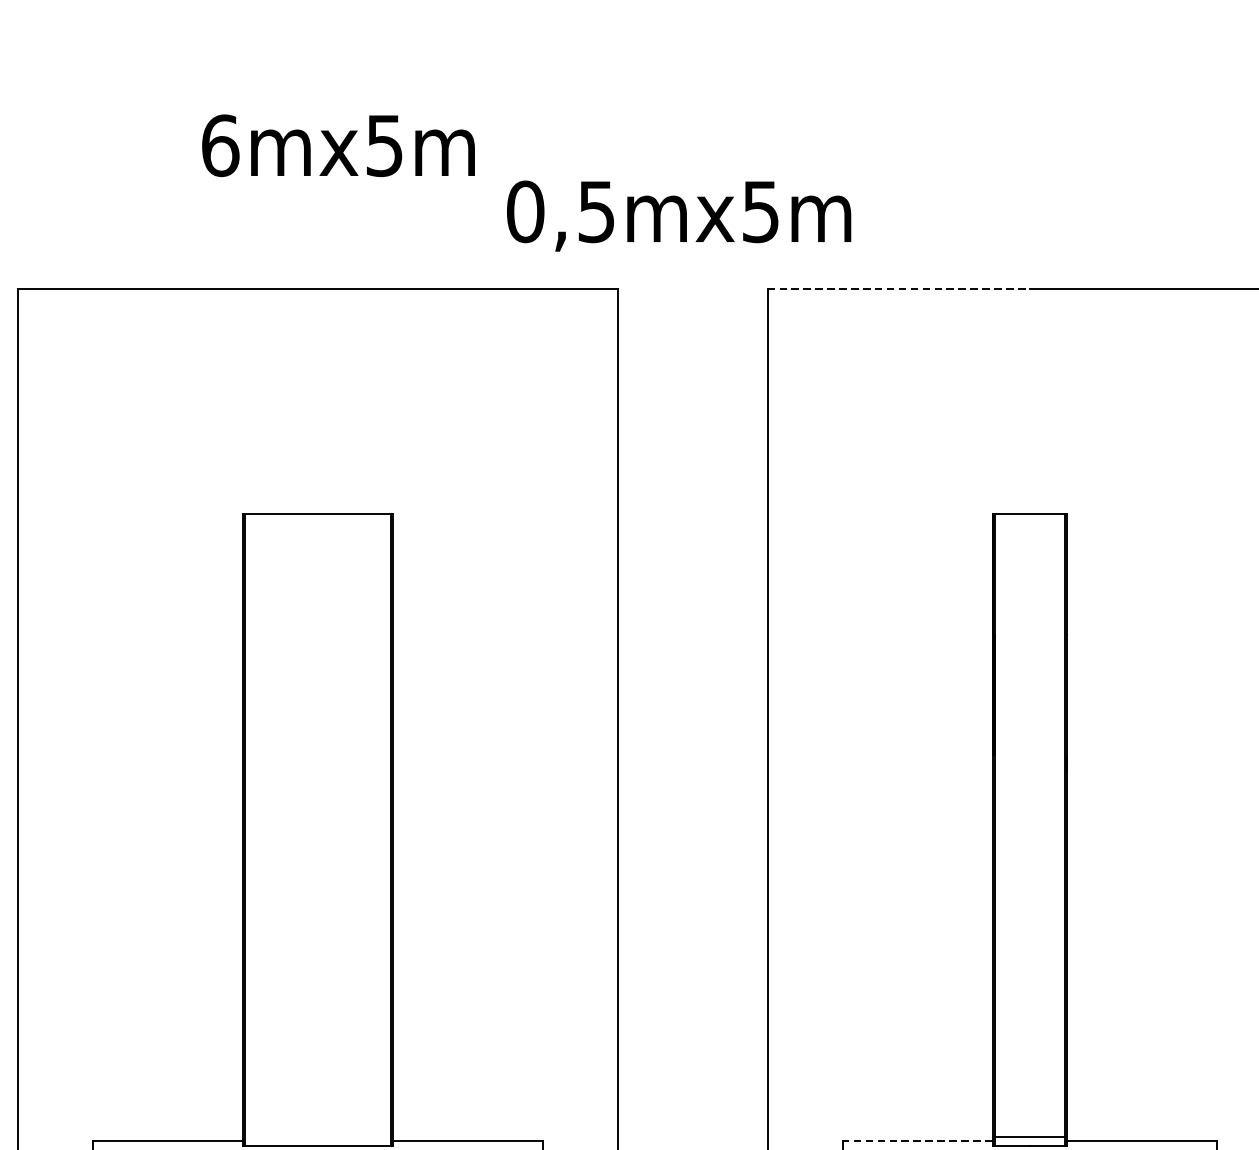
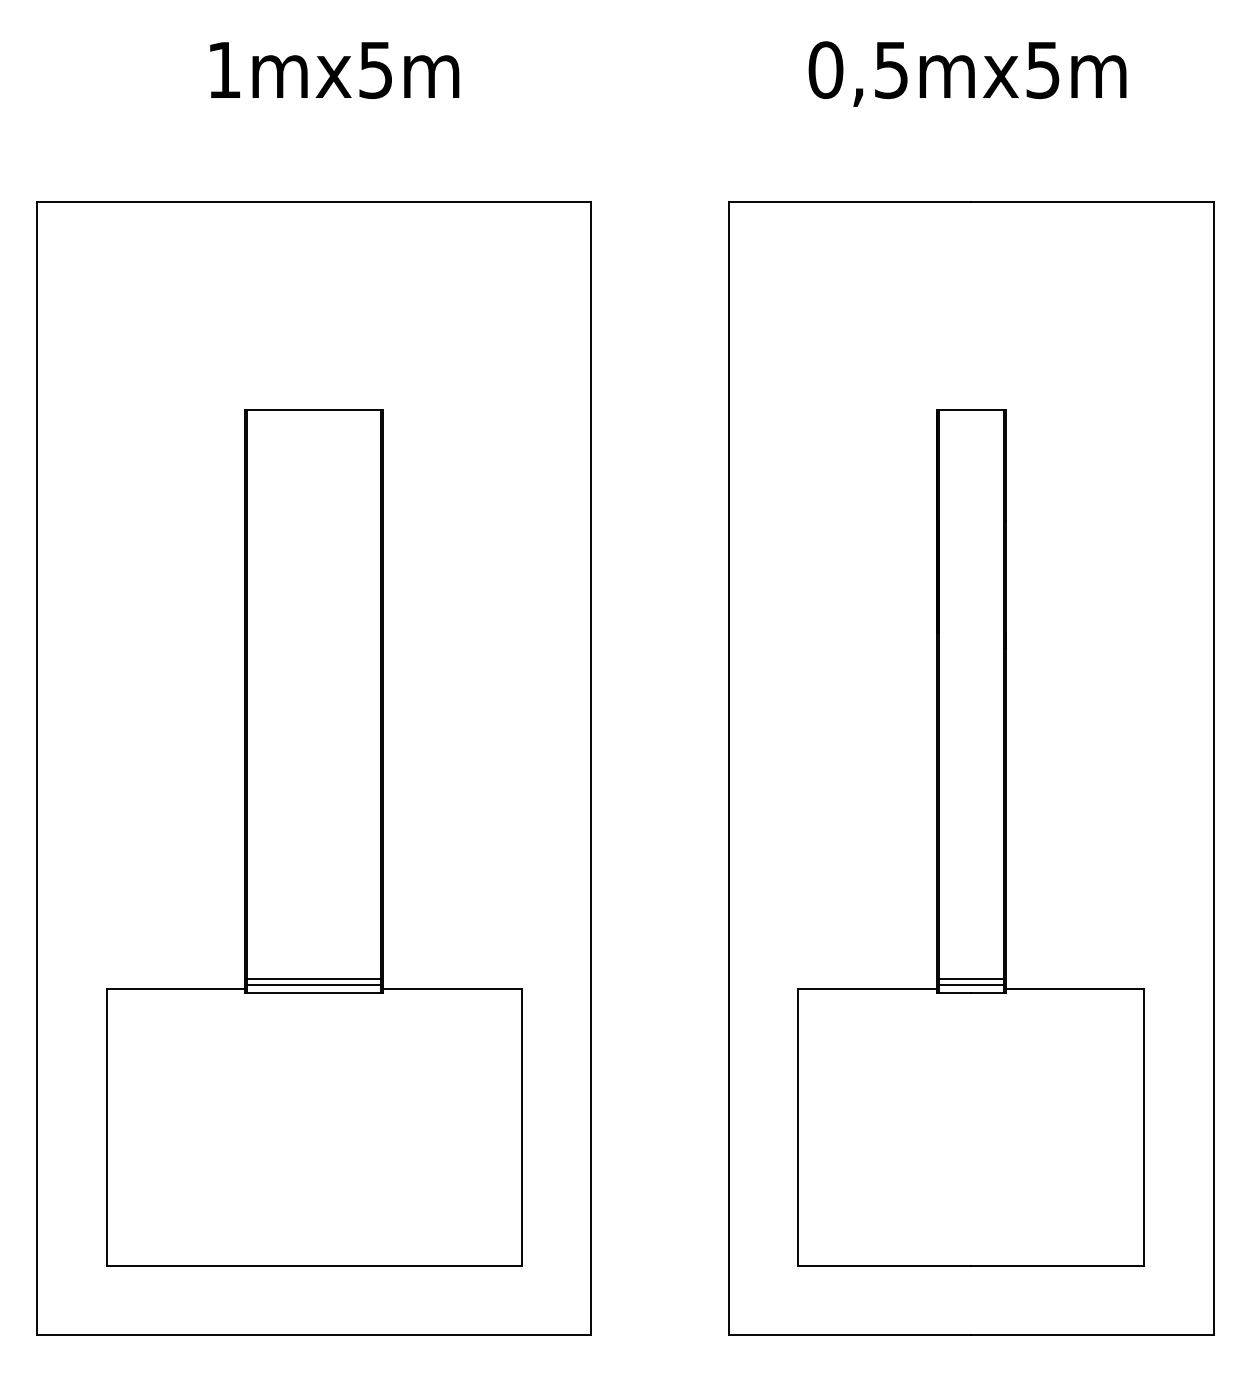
text: (220, 146) -> (224, 70), 6mx5m -> 1mx5m
text: (679, 215) -> (967, 73), moved
line: (898, 289) -> (850, 202), dashed -> solid
line: (318, 1131) -> (314, 979), added
line: (1029, 1131) -> (970, 979), added
line: (318, 1136) -> (314, 984), added
line: (917, 1140) -> (867, 988), dashed -> solid

